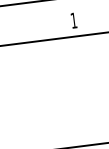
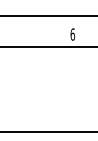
text: (73, 20) -> (72, 34), 1 -> 6

